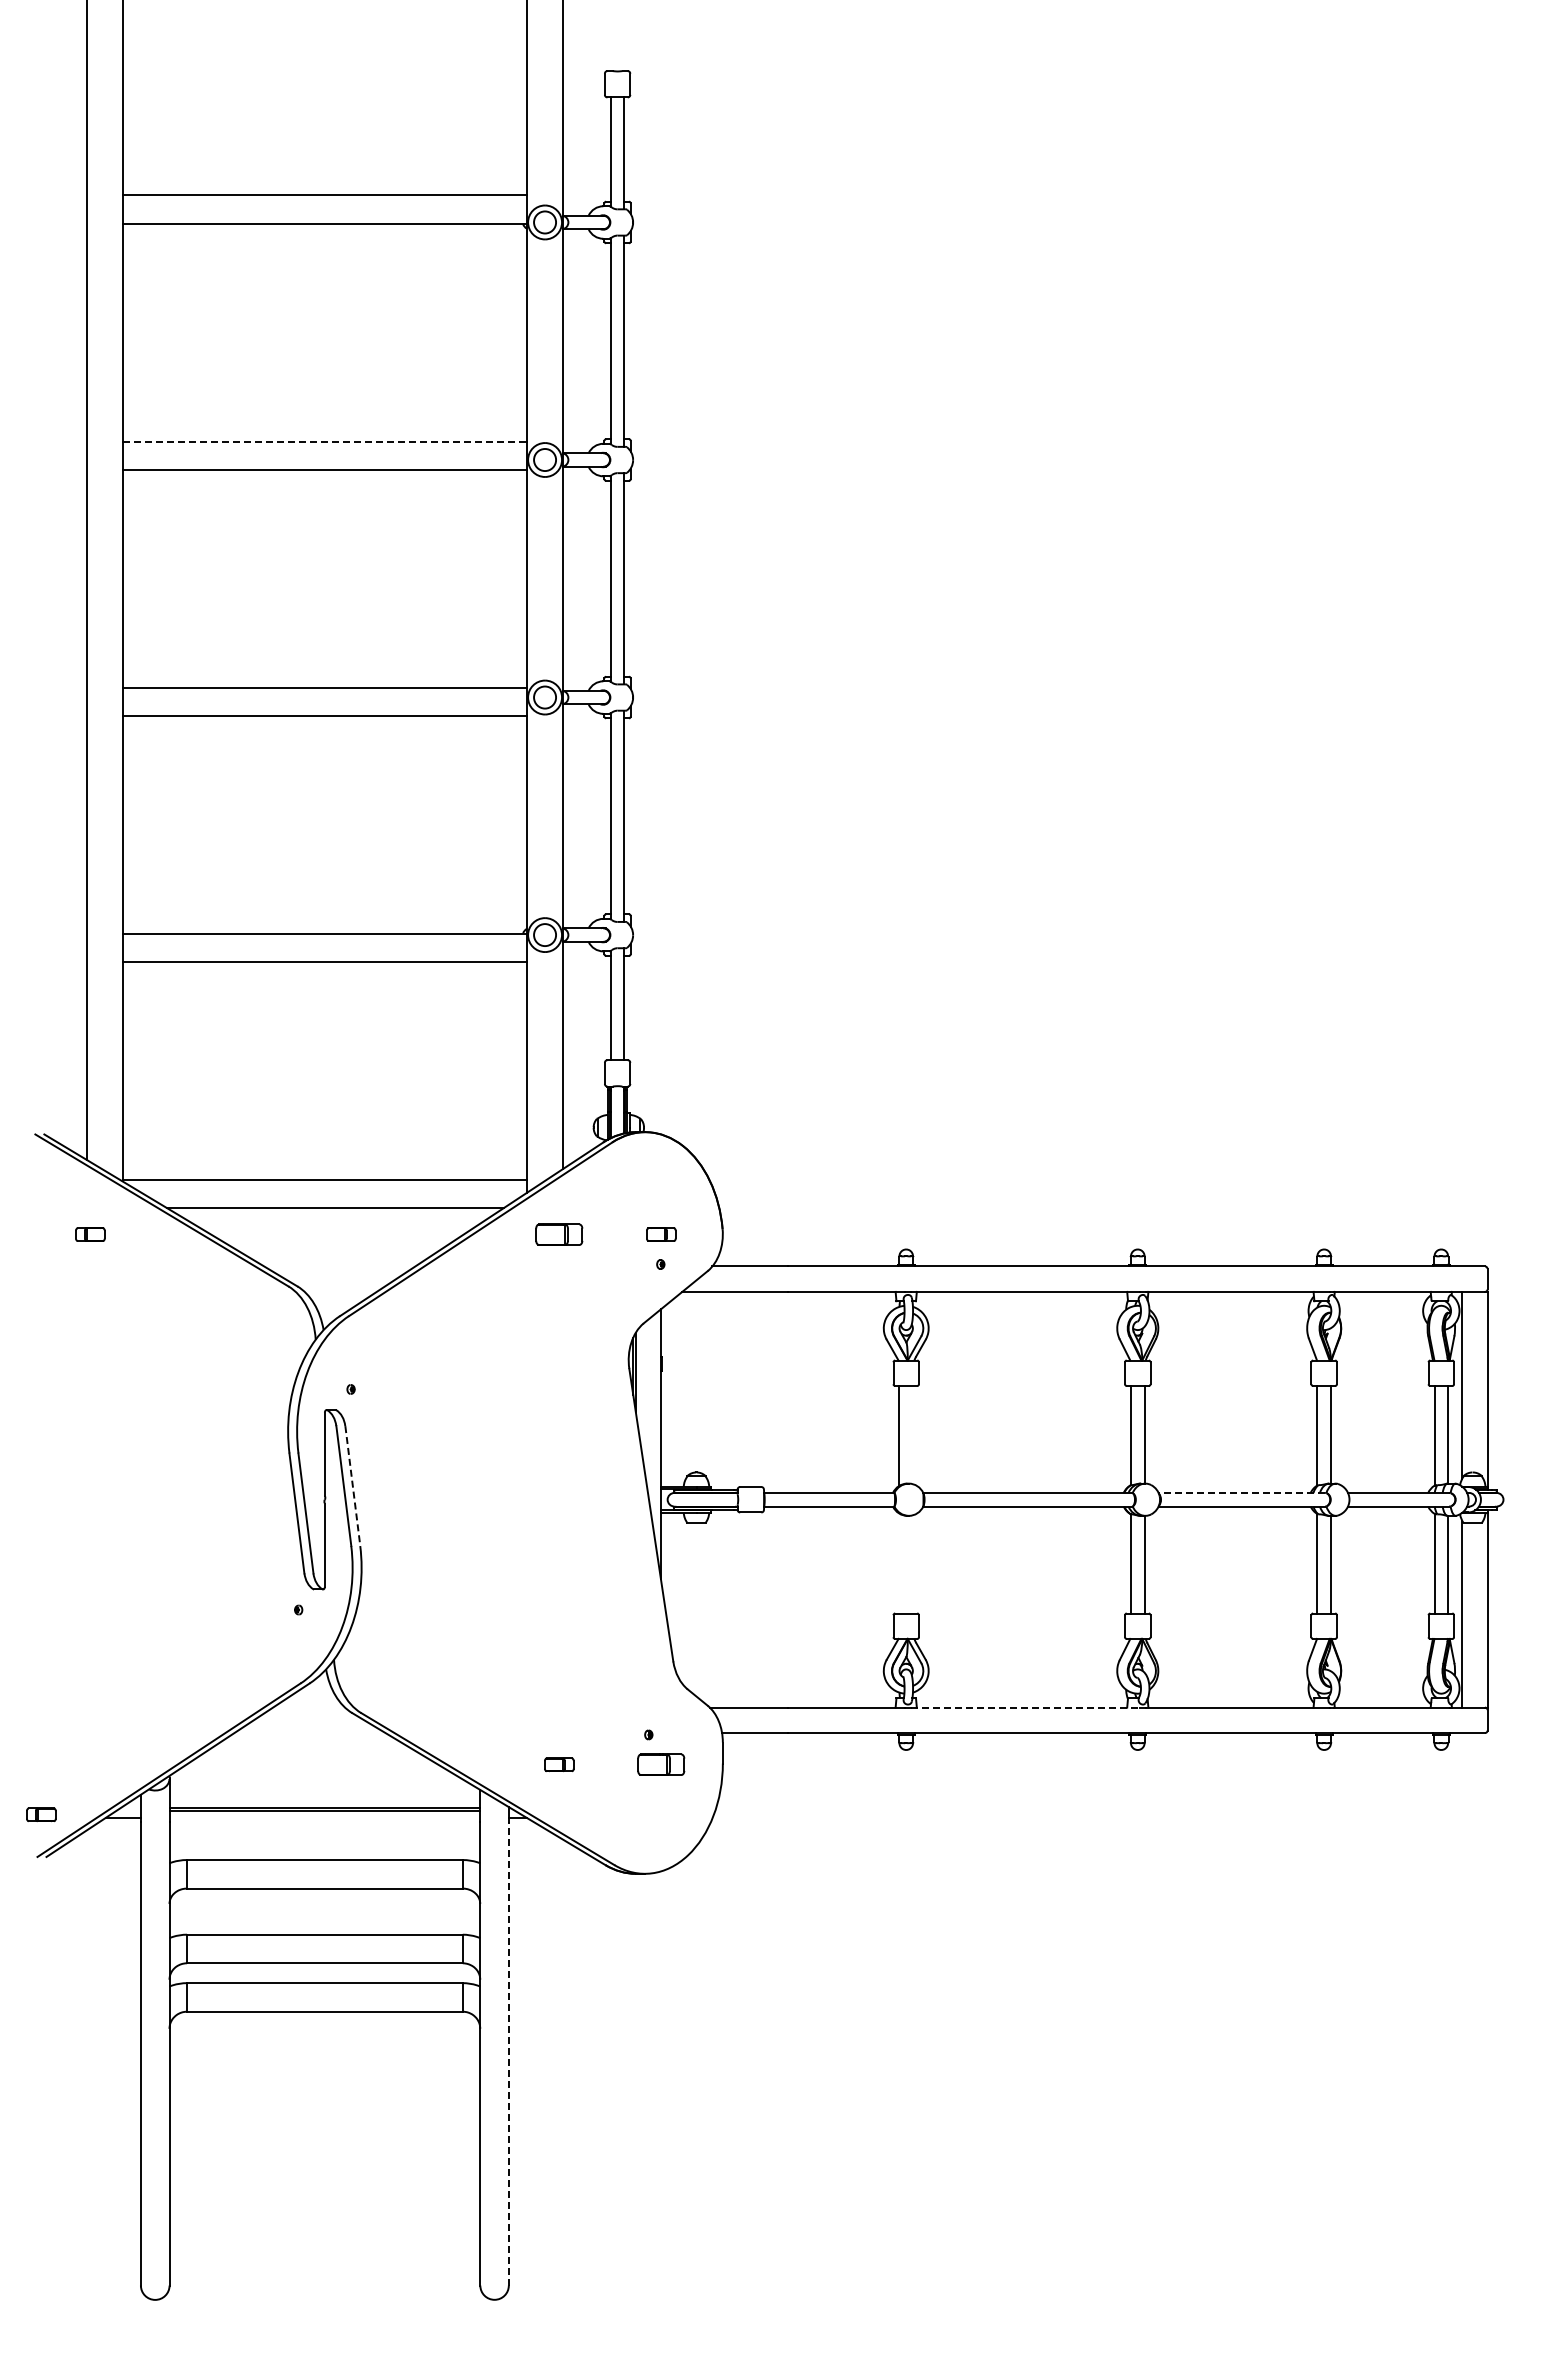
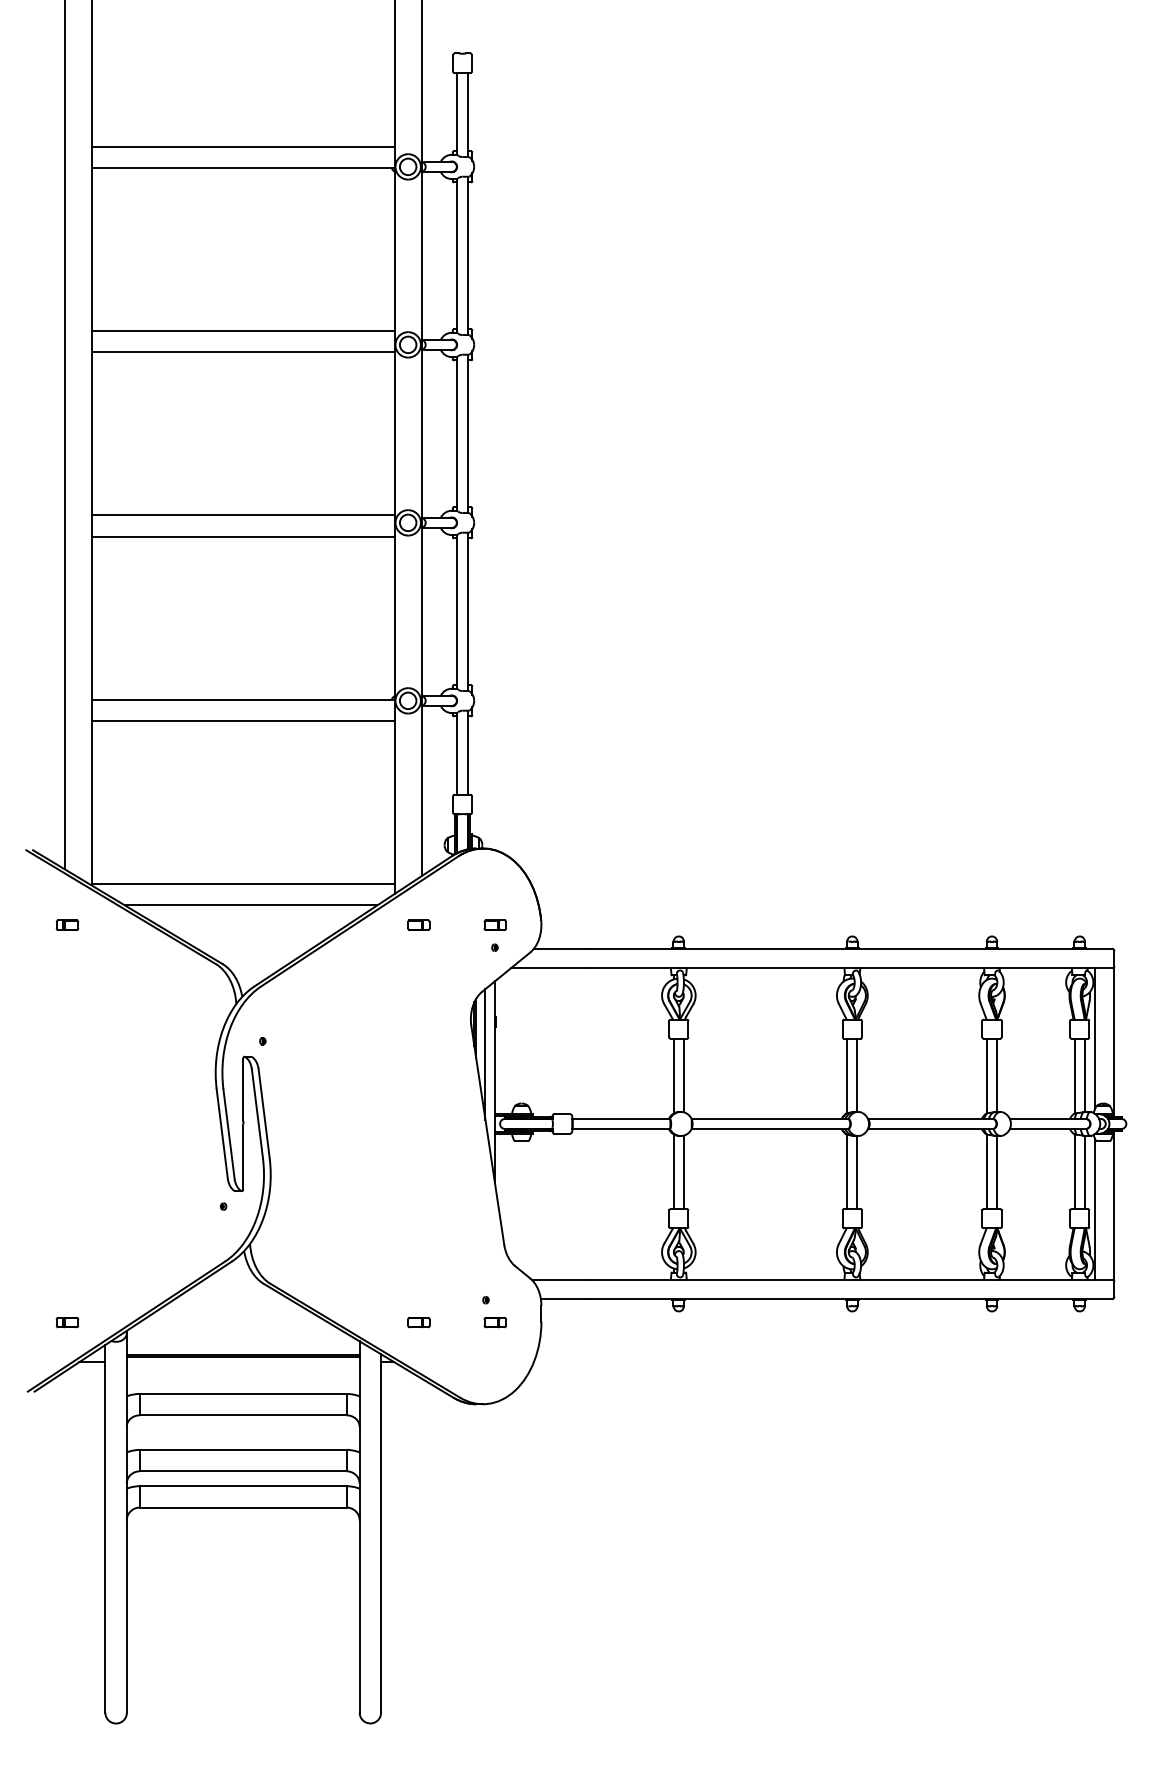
line: (325, 441) -> (243, 331), dashed -> solid
part: (559, 1234) -> (419, 925), size x0.62
line: (648, 1406) -> (485, 1054), added
line: (913, 1434) -> (684, 1075), added
line: (352, 1486) -> (263, 1114), dashed -> solid
line: (1241, 1492) -> (930, 1118), dashed -> solid
line: (899, 1563) -> (673, 1171), added
line: (913, 1564) -> (684, 1172), added
line: (1025, 1707) -> (768, 1279), dashed -> solid
part: (661, 1764) -> (495, 1322), size x0.62
part: (41, 1814) -> (67, 1322), moved
line: (508, 2053) -> (380, 1538), dashed -> solid

